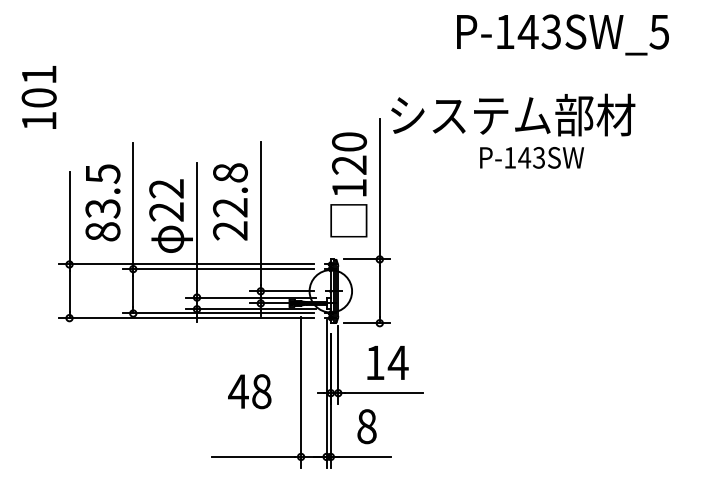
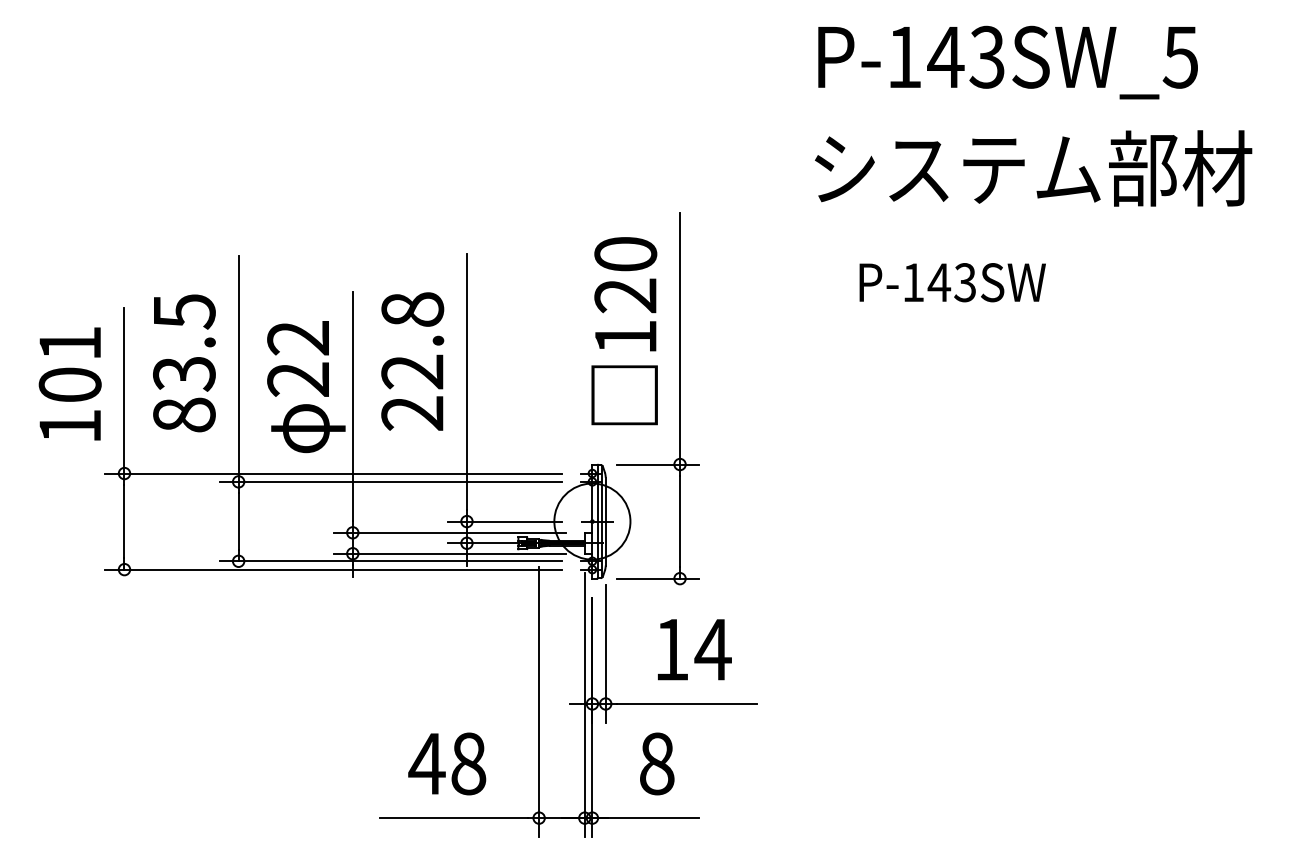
text: (38, 97) -> (68, 384), moved
text: (513, 114) -> (1034, 167), moved
text: (249, 391) -> (446, 763), moved

